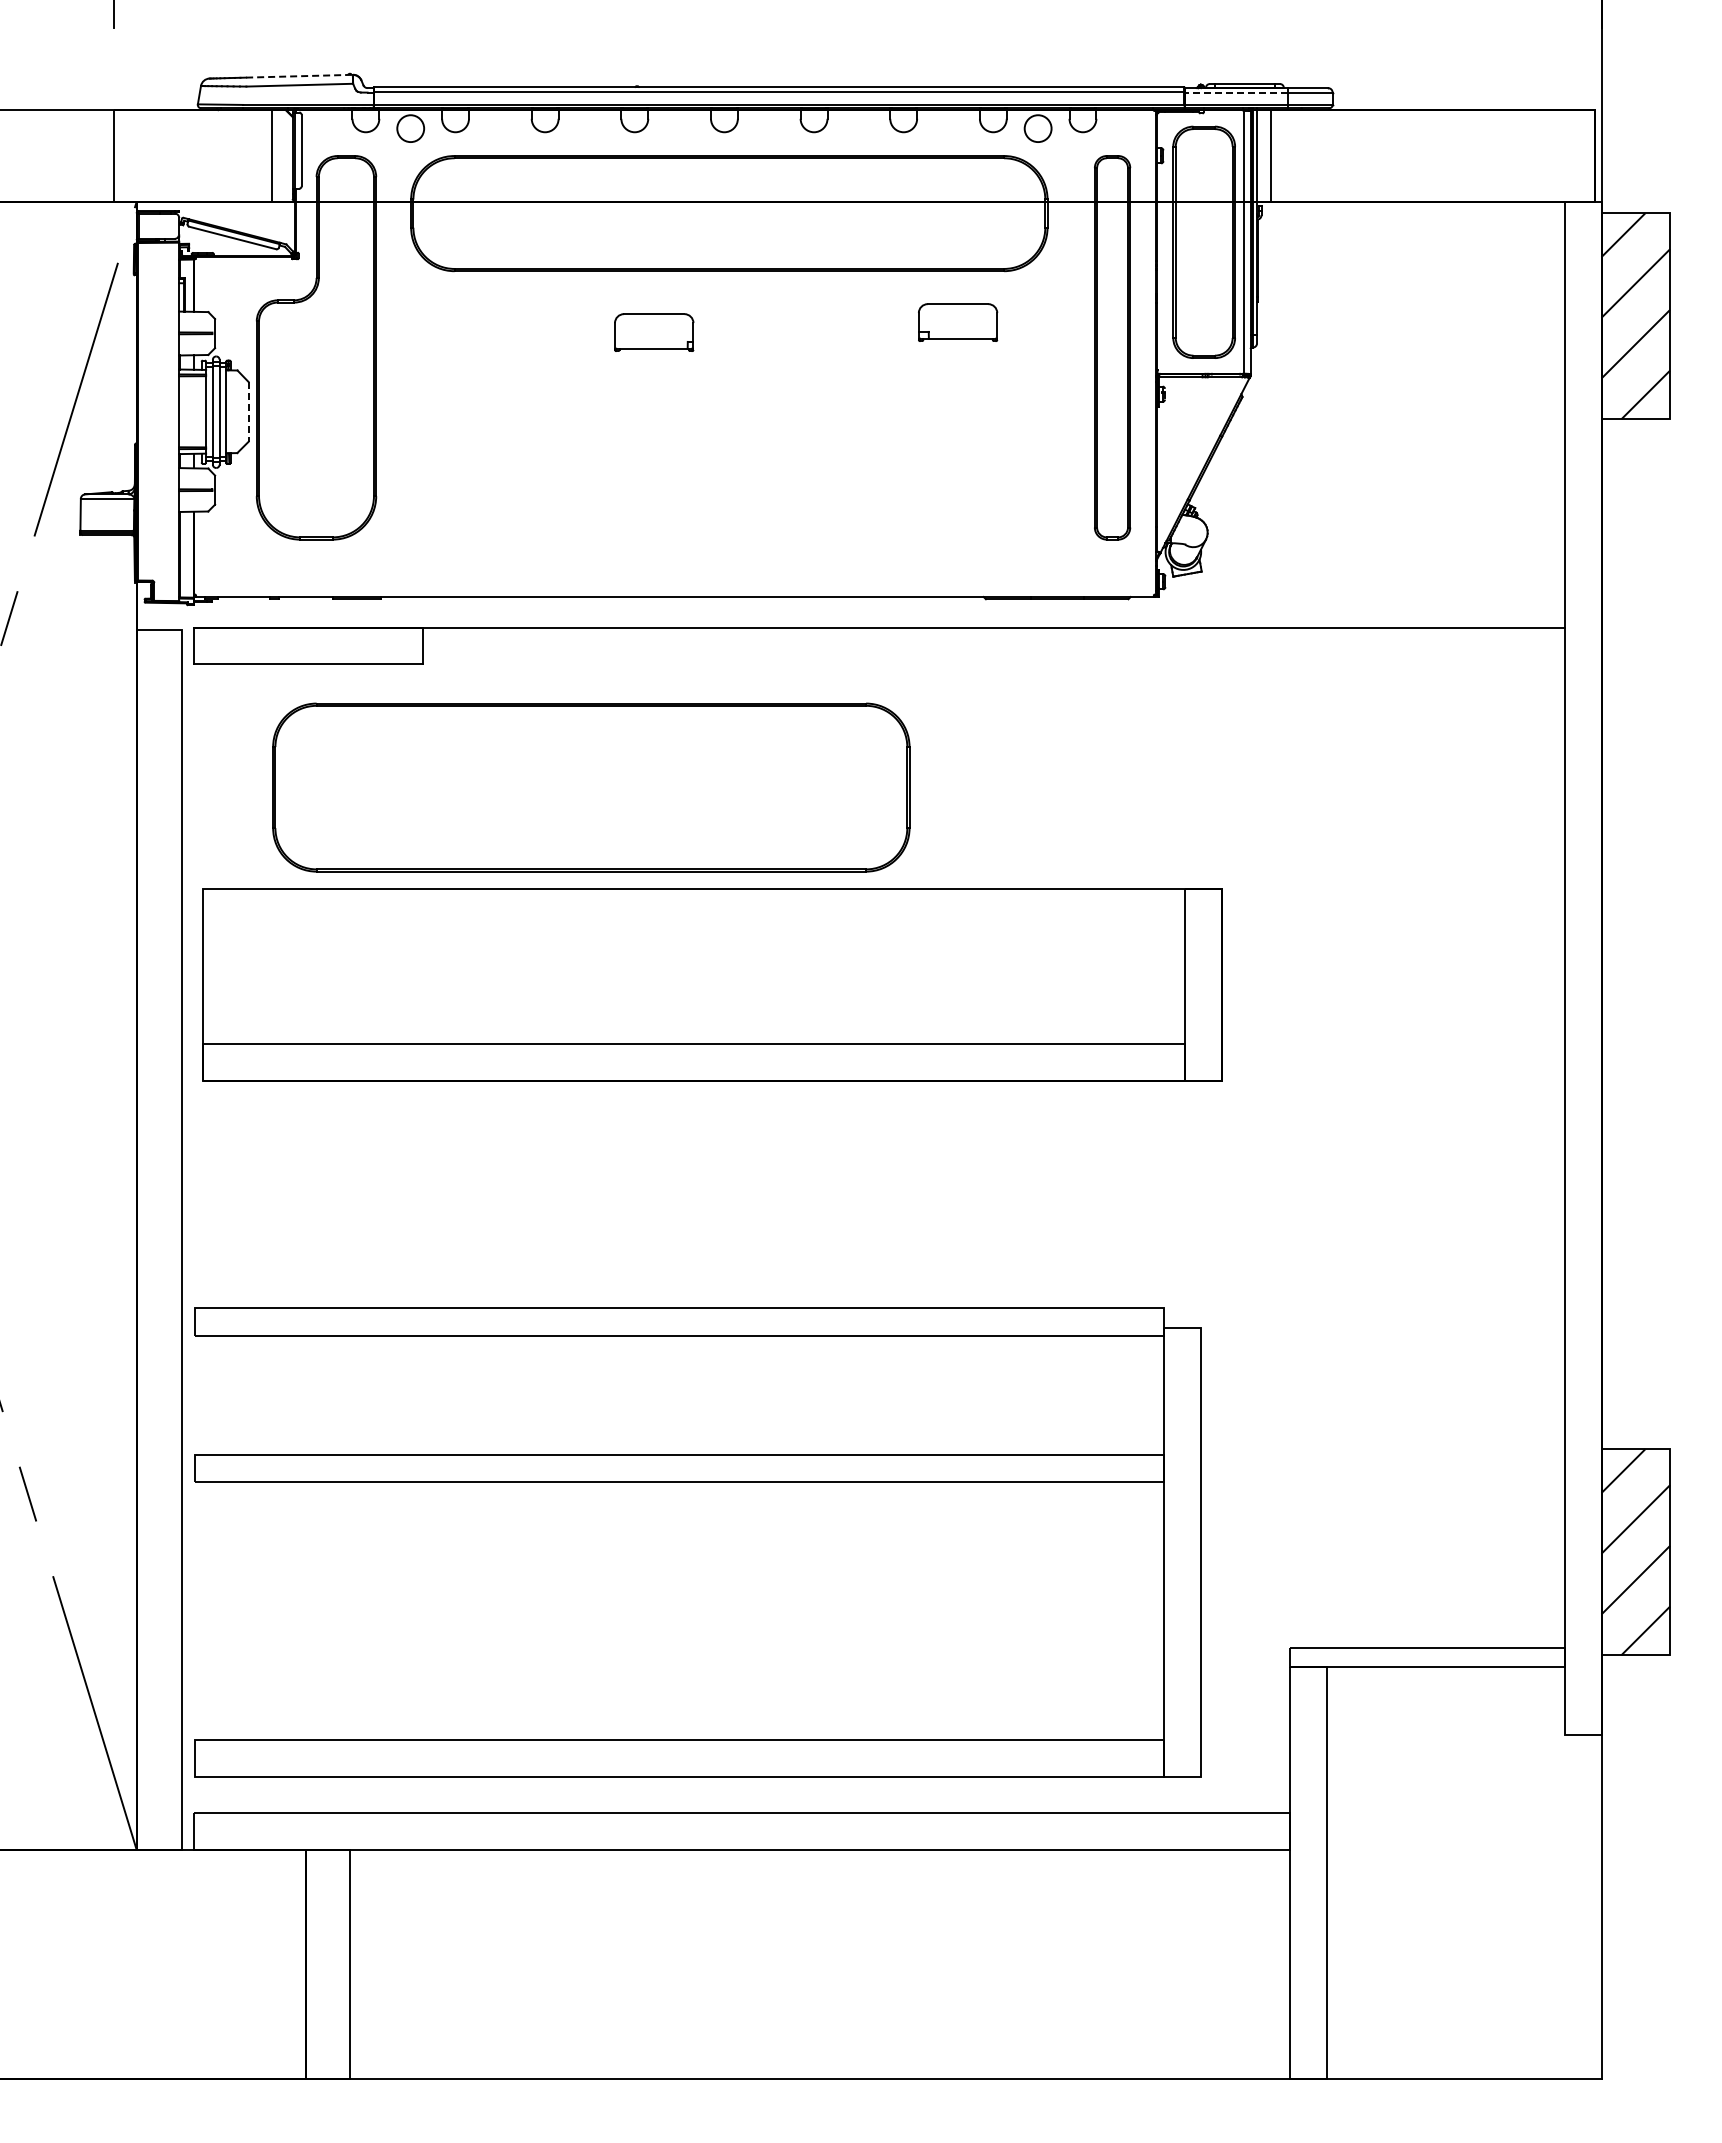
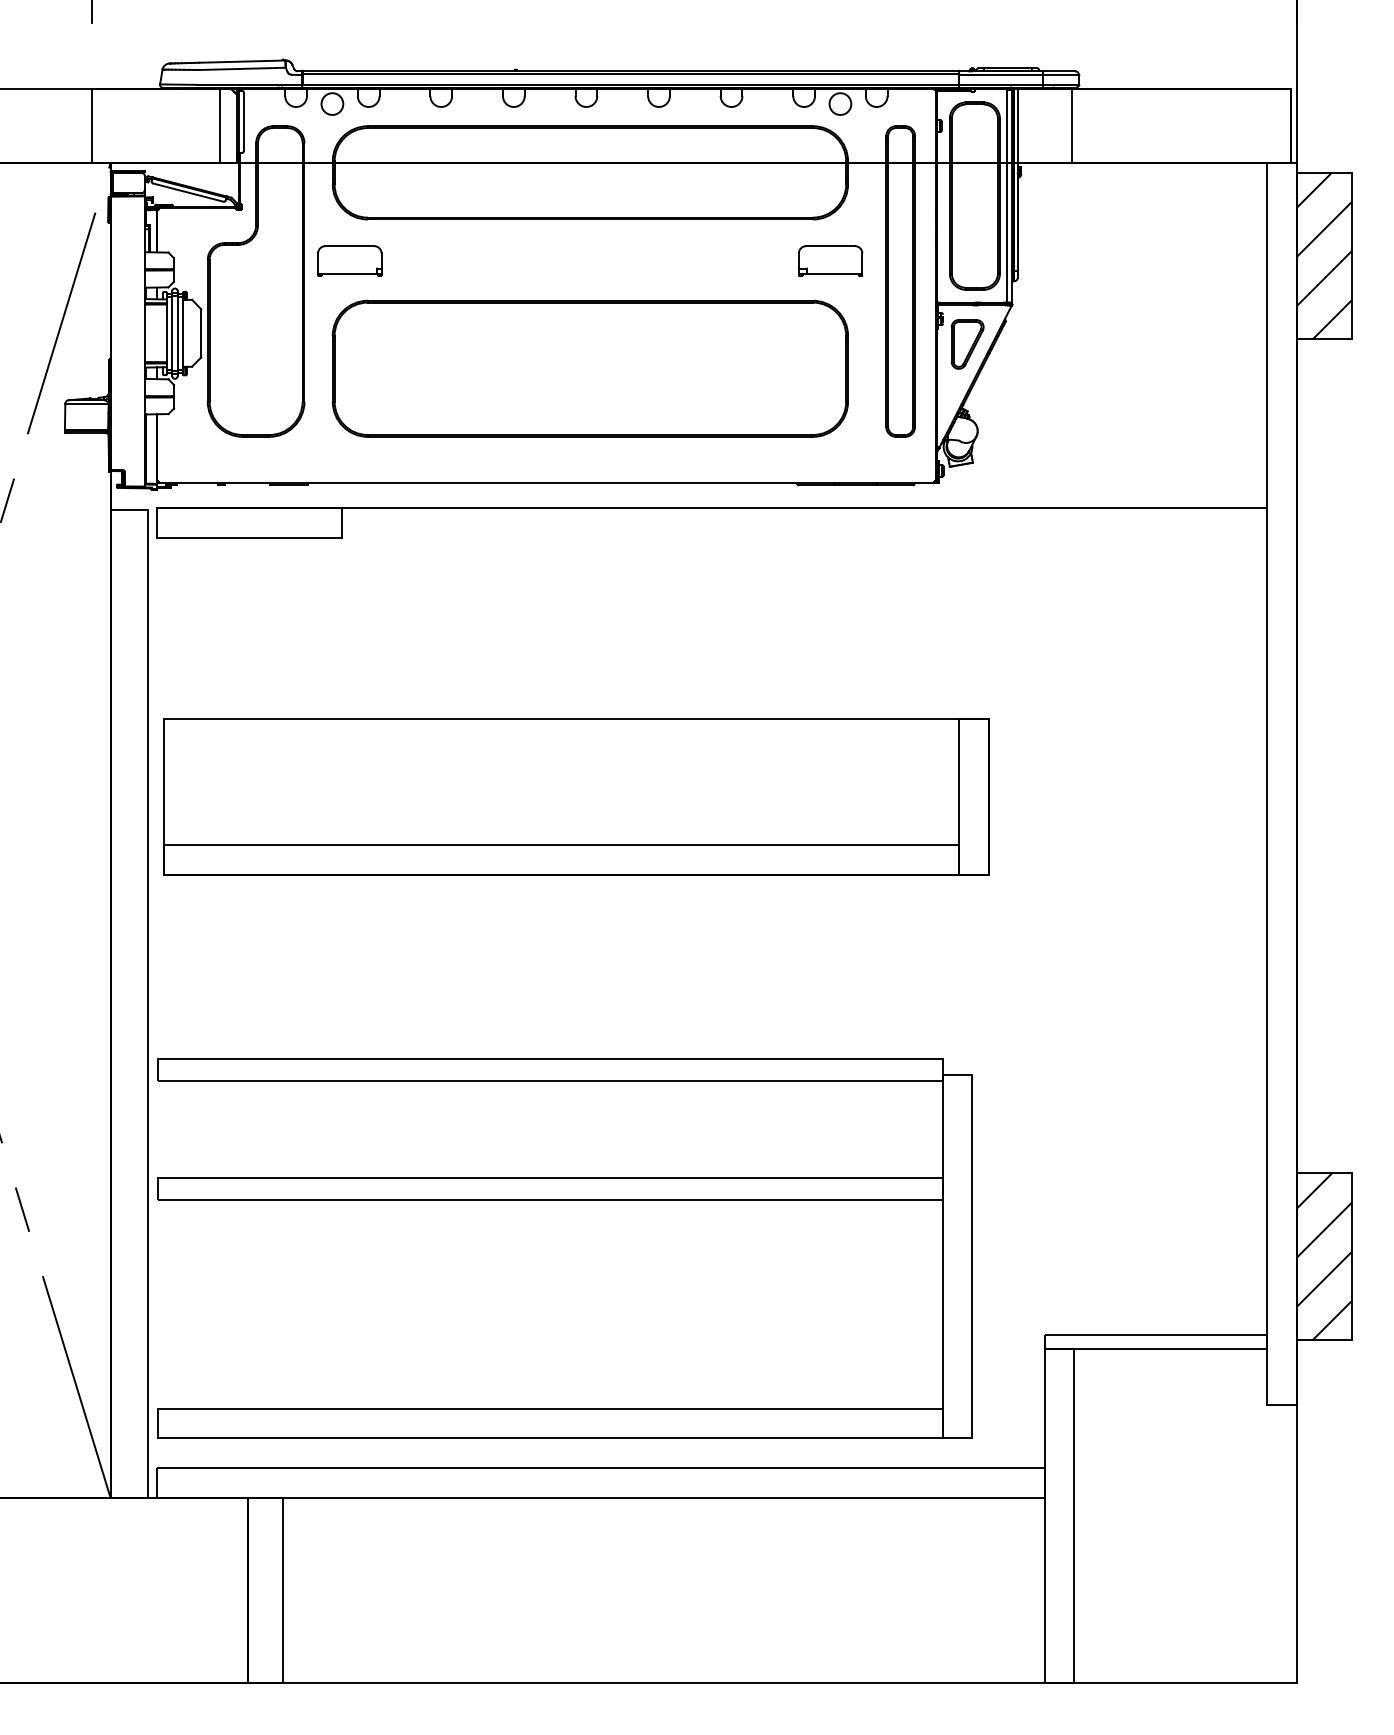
line: (300, 76) -> (243, 61), dashed -> solid
line: (1236, 92) -> (1001, 74), dashed -> solid
line: (1270, 155) -> (1072, 125), moved
part: (958, 322) -> (831, 261), moved
part: (654, 332) -> (350, 261), moved
line: (248, 411) -> (201, 333), dashed -> solid
part: (1194, 425) -> (967, 344), added
part: (591, 787) -> (590, 368), moved

